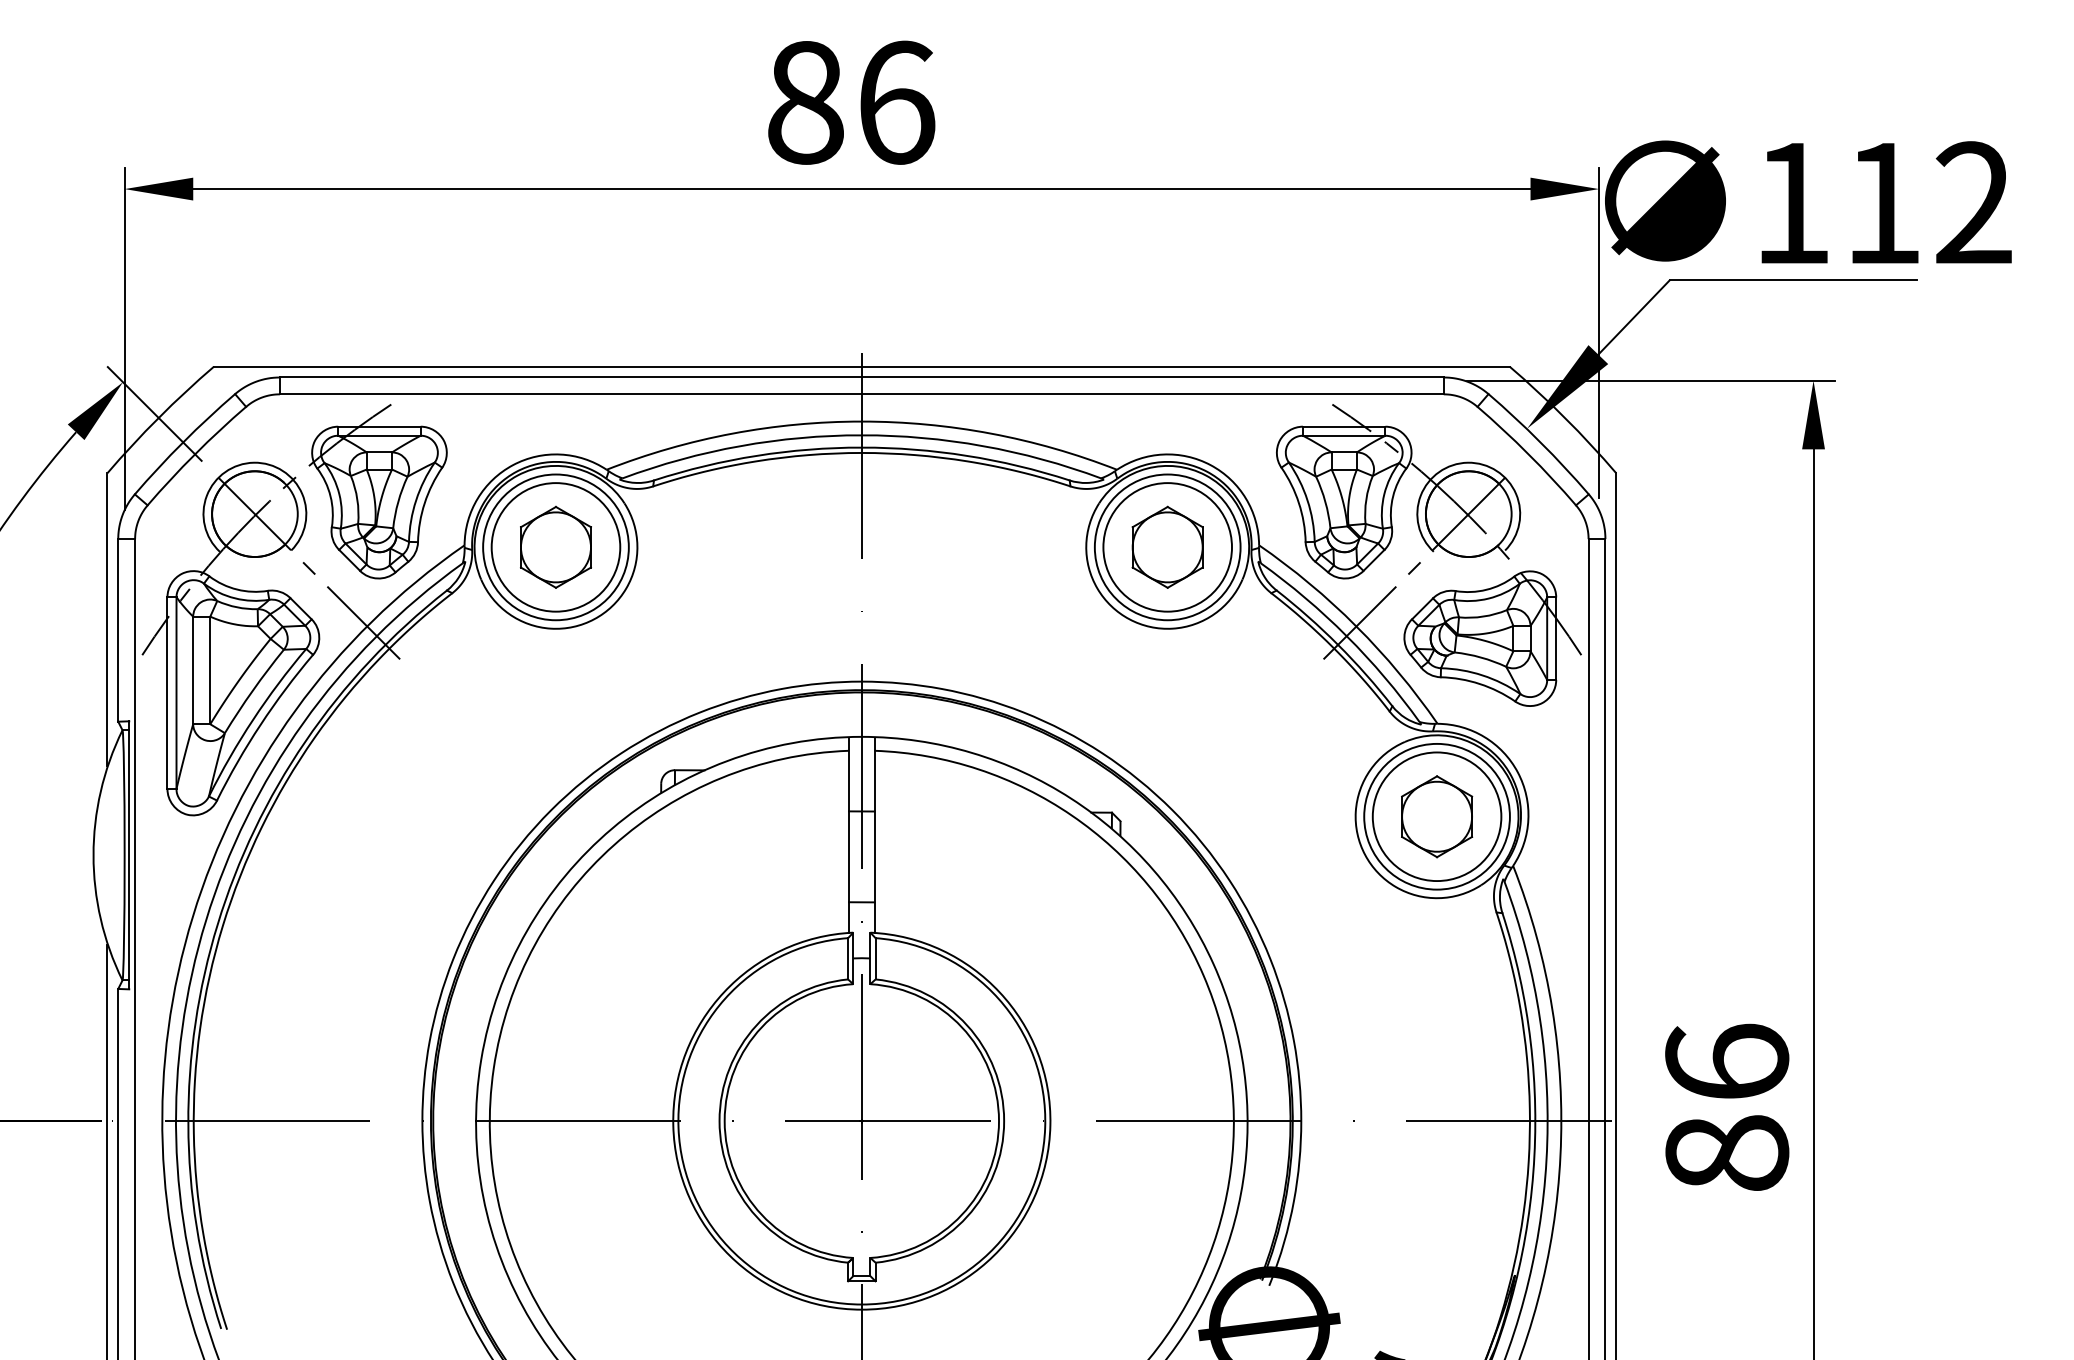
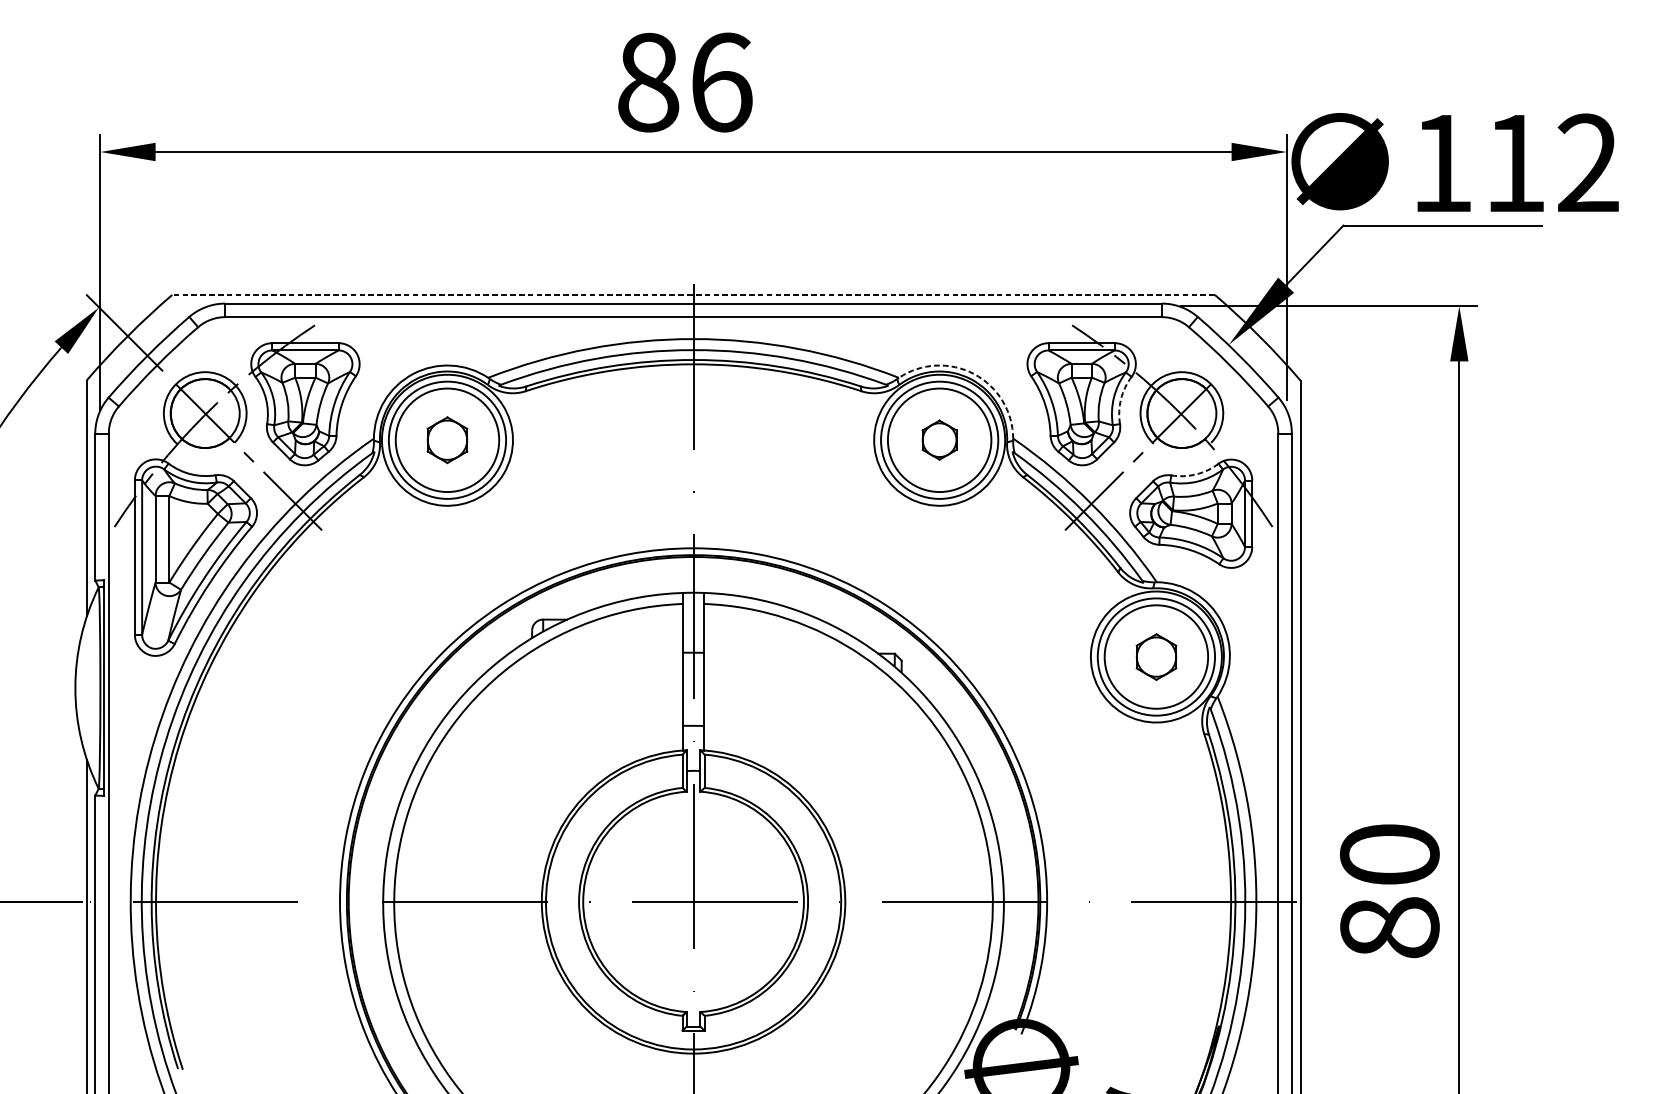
line: (861, 366) -> (693, 294), solid -> dashed
arc: (1210, 465) -> (974, 374), solid -> dashed
arc: (1393, 496) -> (1121, 399), solid -> dashed
part: (555, 546) -> (447, 439), size x0.7
part: (1167, 546) -> (939, 439), size x0.6
arc: (1486, 589) -> (1196, 474), solid -> dashed
part: (1437, 816) -> (1156, 656), size x0.7
text: (1727, 1061) -> (1390, 853), 86 -> 80

